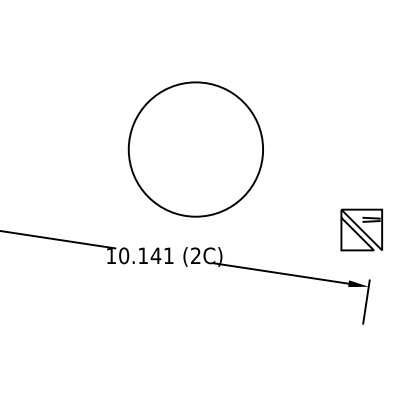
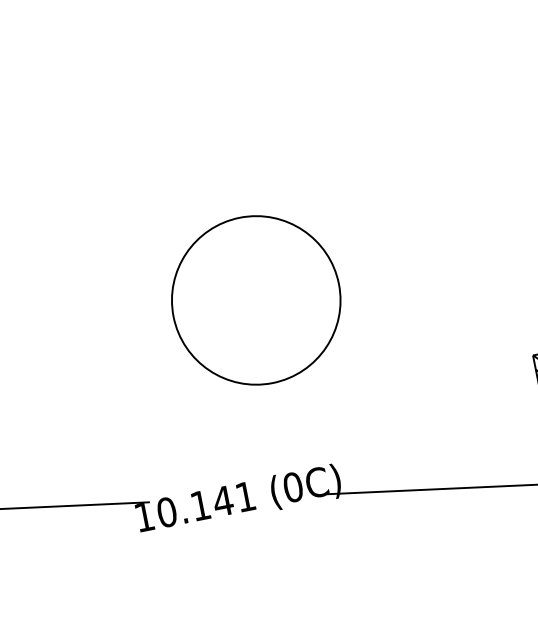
circle: (195, 149) -> (255, 300), size x0.7
text: (195, 255) -> (292, 486), (2C) -> (0C)

